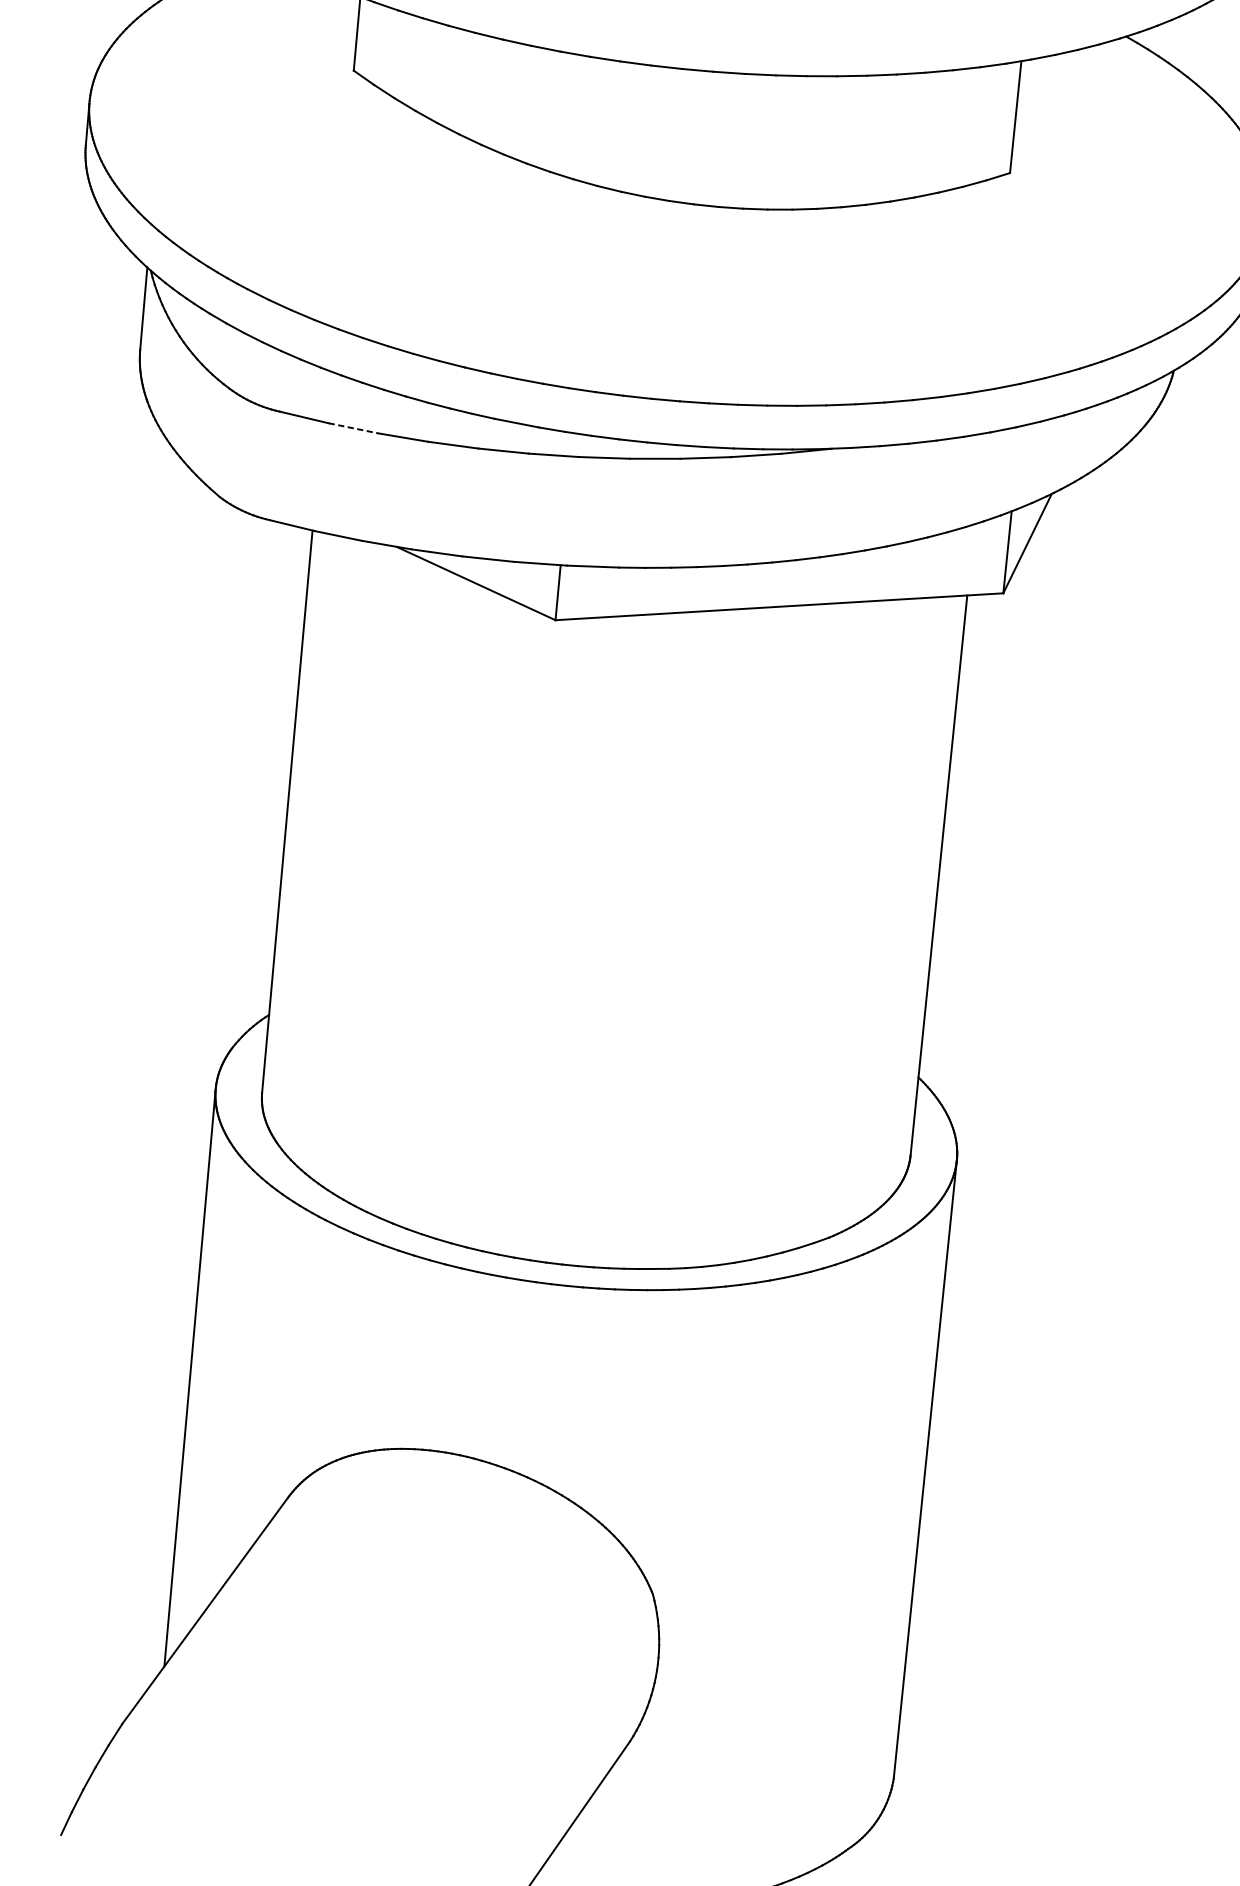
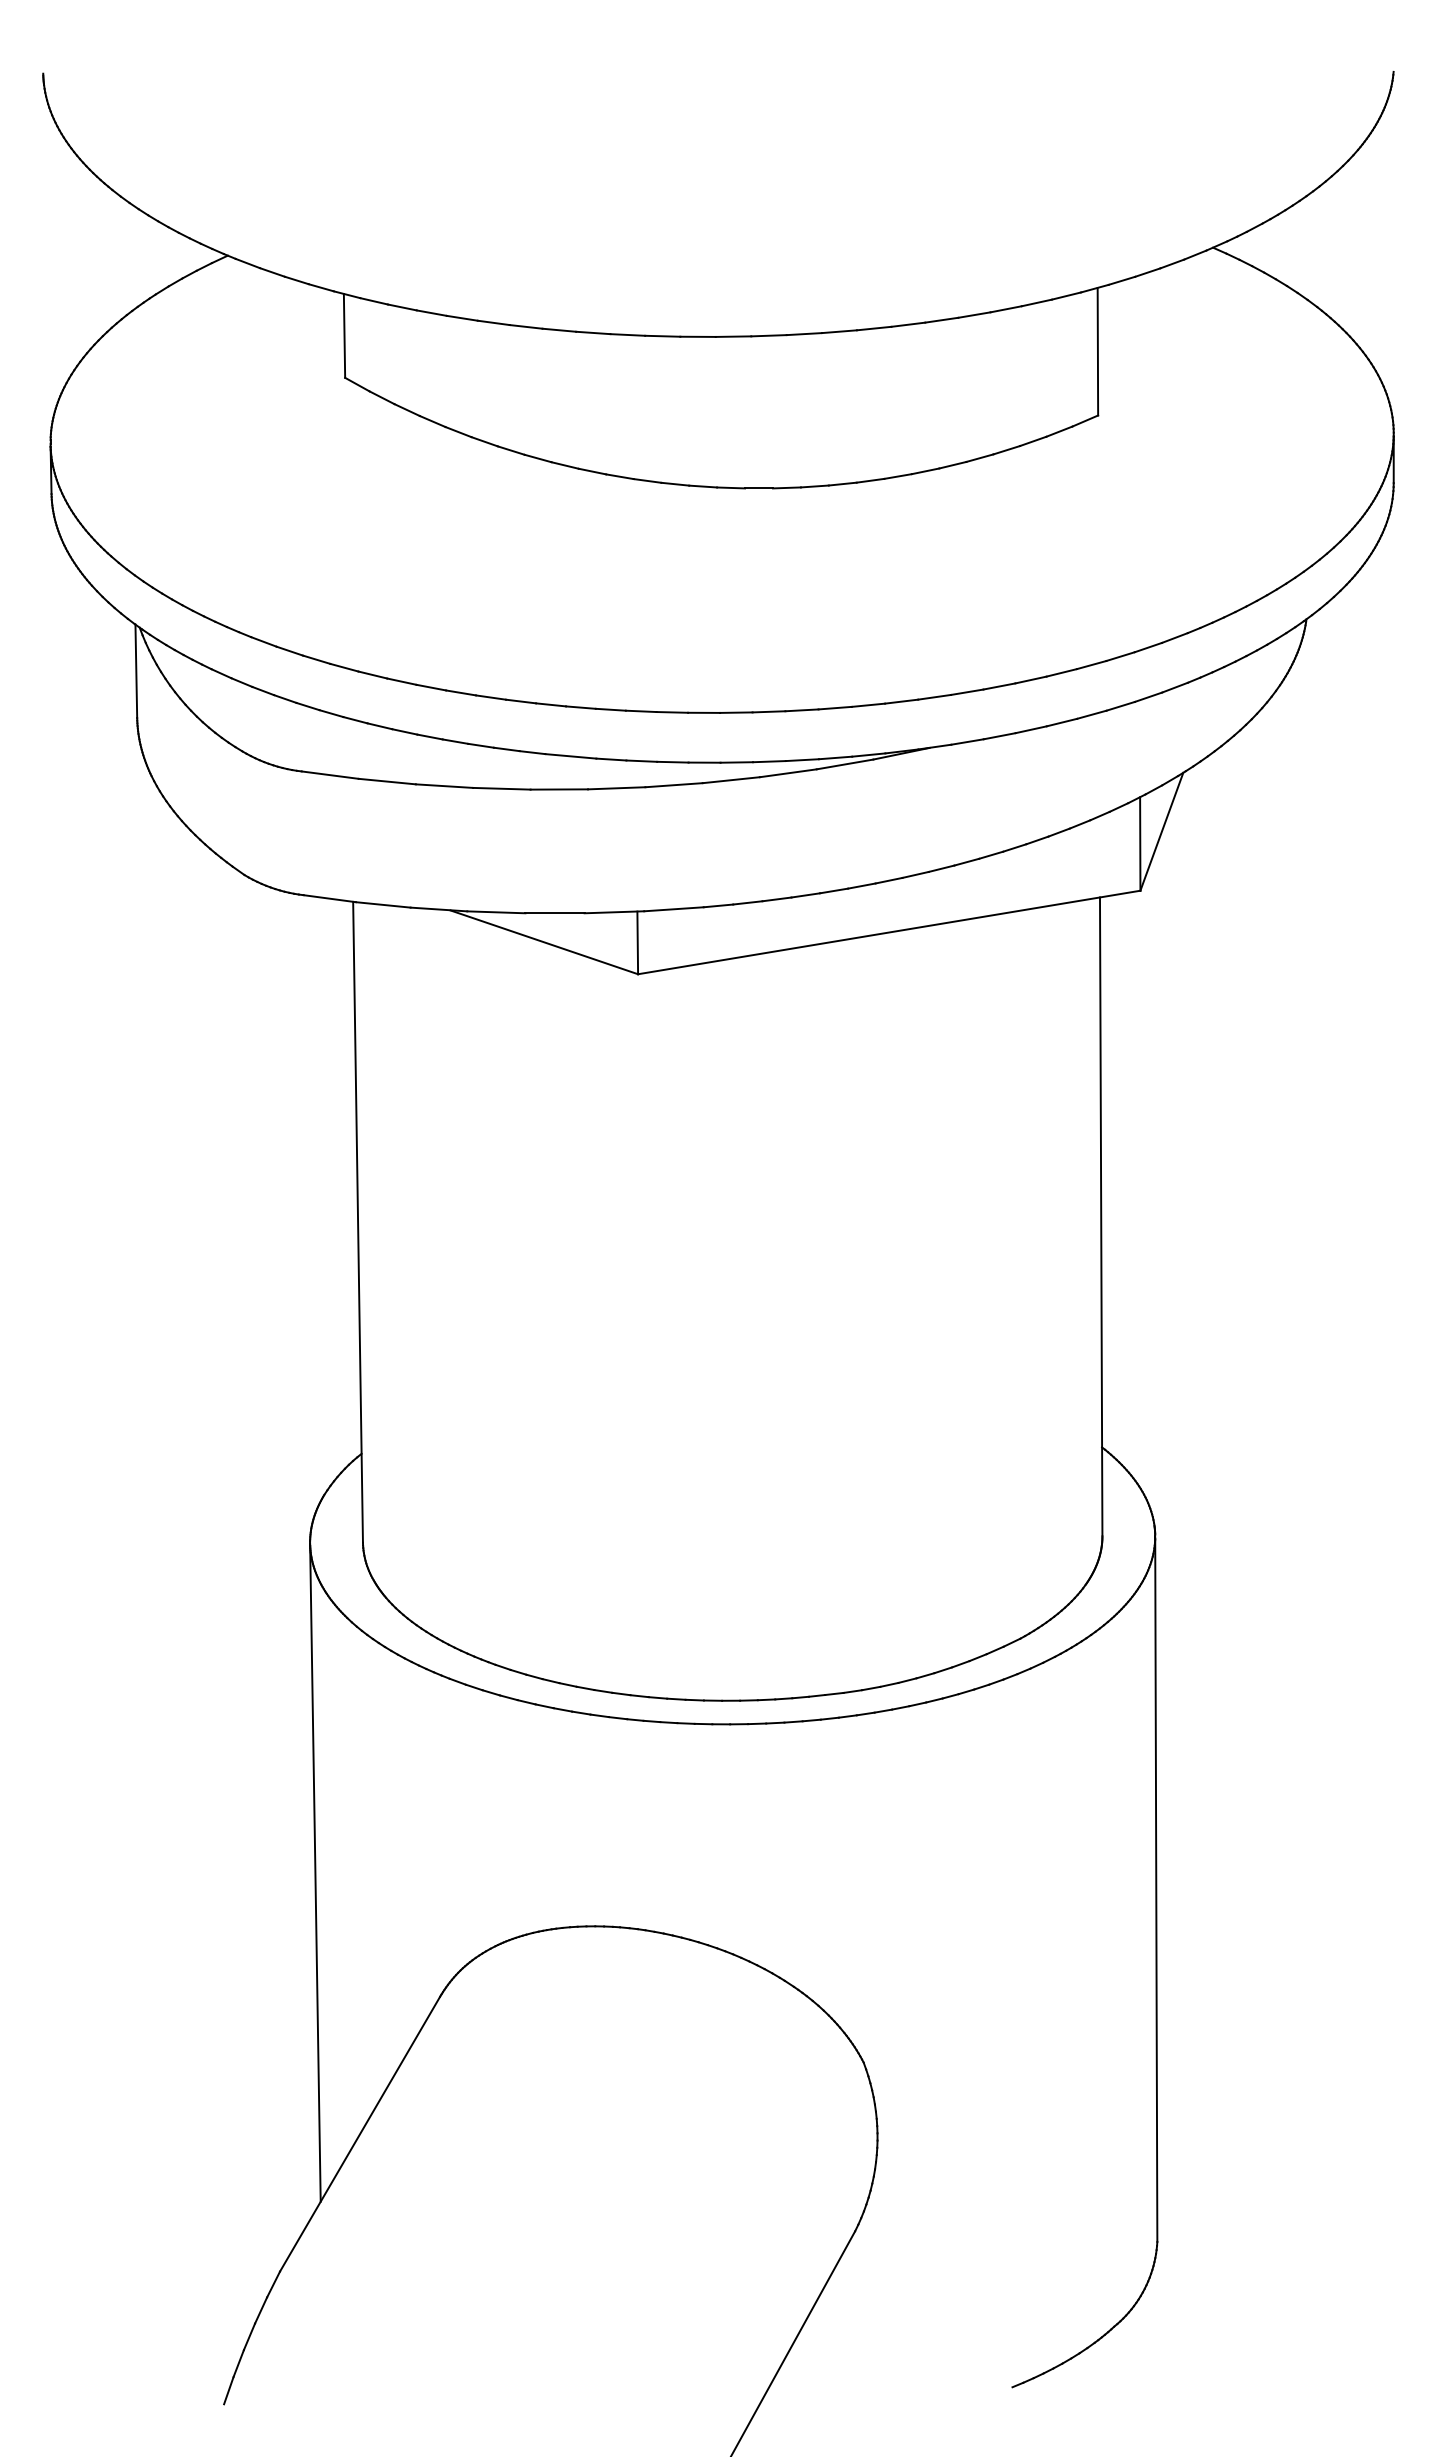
line: (353, 428) -> (387, 781), dashed -> solid

